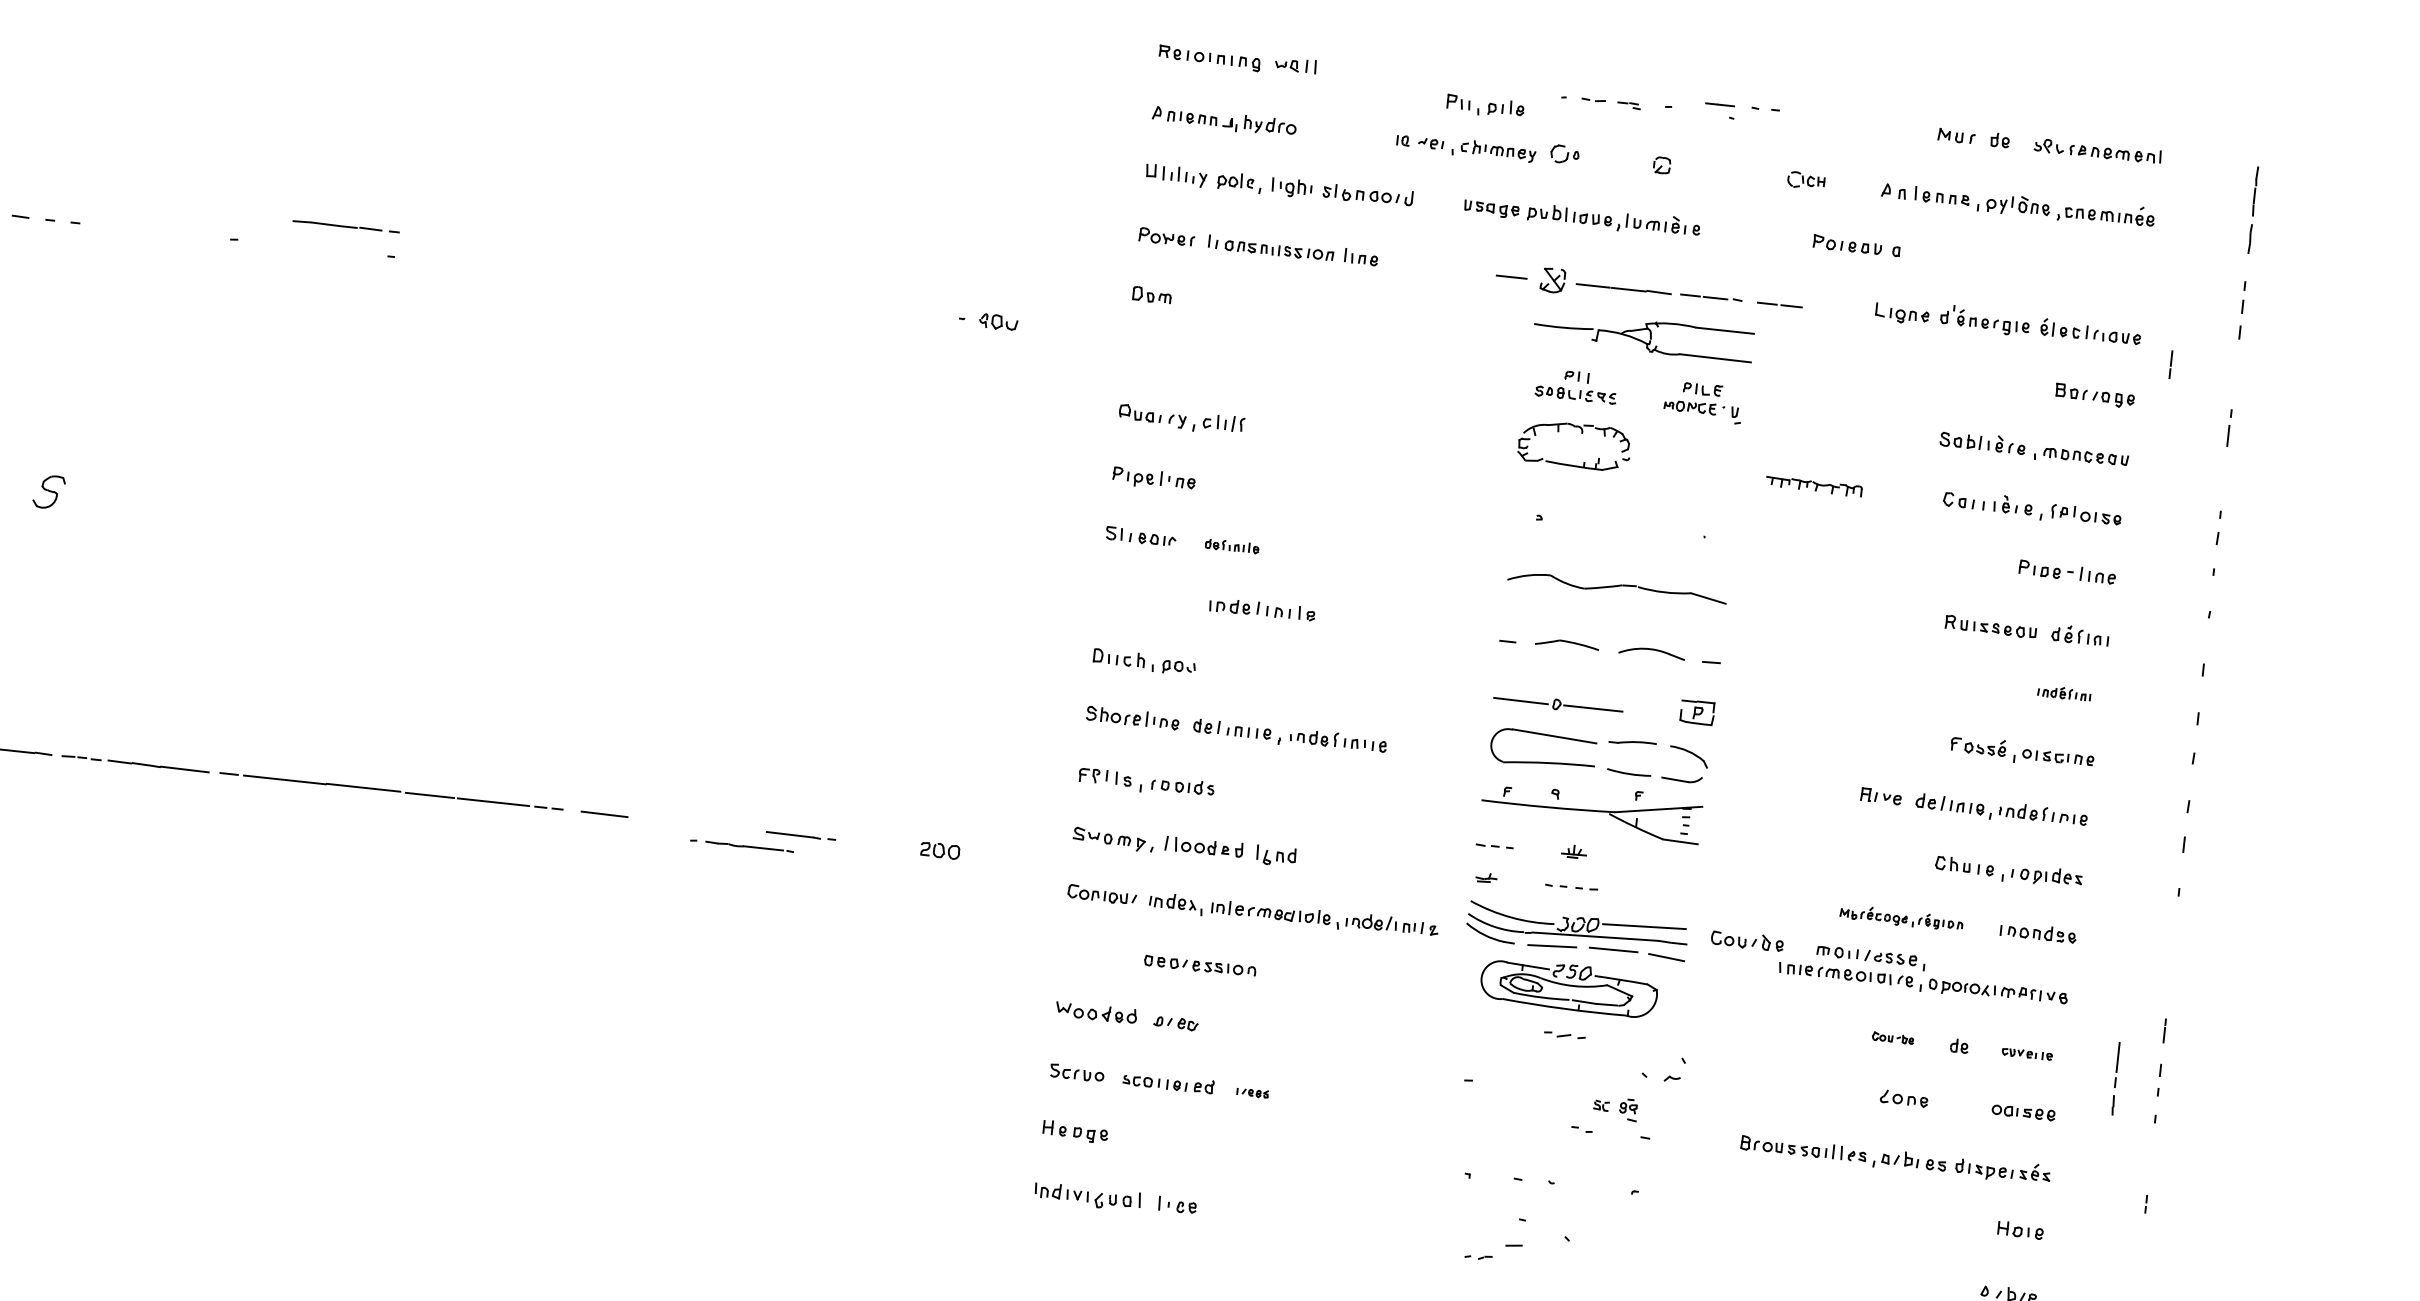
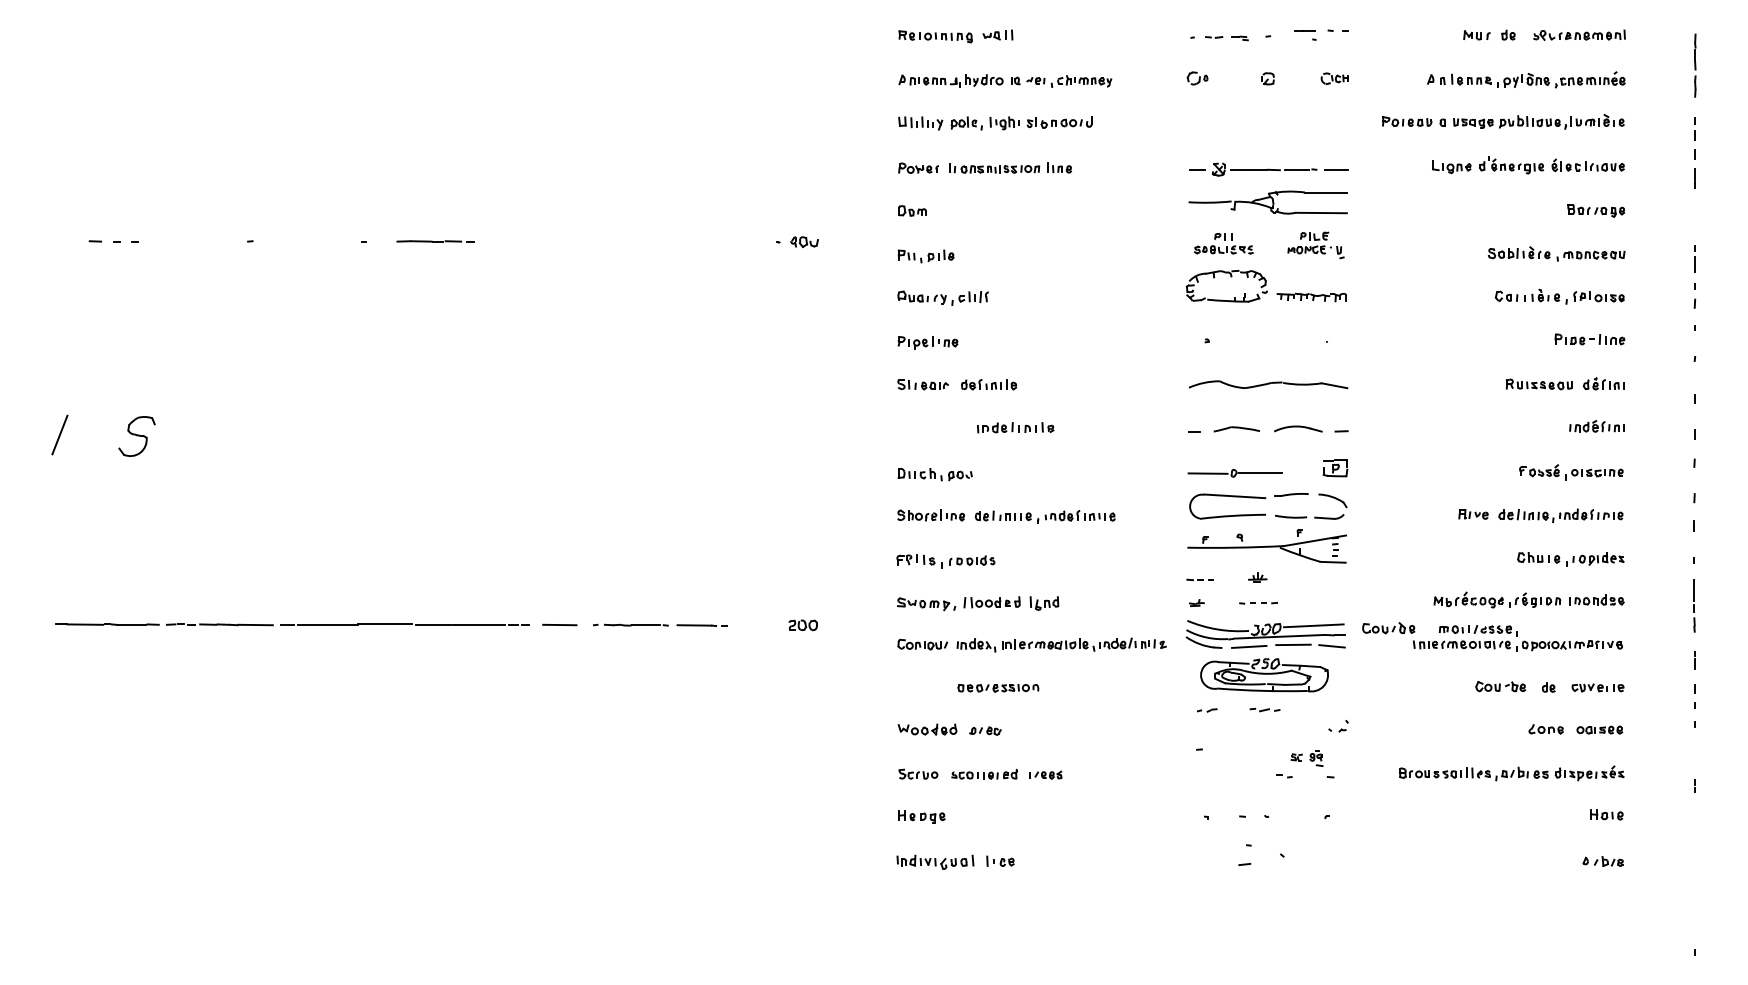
part: (1484, 106) -> (925, 256), moved
part: (1466, 148) -> (1061, 81), moved
part: (1806, 180) -> (1334, 78), moved
part: (1581, 216) -> (1538, 121), moved
line: (346, 226) -> (435, 241), moved
part: (1649, 290) -> (1268, 169), size x0.71
line: (2170, 364) -> (1694, 178), moved
line: (2228, 427) -> (1694, 258), moved
part: (1813, 486) -> (1311, 297), moved
part: (48, 491) -> (136, 436), size x1.67
part: (1232, 545) -> (989, 384), size x1.43
part: (2063, 693) -> (1596, 426), size x1.43
part: (741, 845) -> (630, 624), moved
part: (1901, 917) -> (1497, 599), size x1.43
part: (1893, 1037) -> (1500, 686), size x1.67
part: (2026, 1053) -> (1597, 687), size x1.43
part: (1663, 1069) -> (1338, 726), size x0.62
line: (2116, 1078) -> (1694, 605), moved
part: (1252, 1092) -> (1045, 774), size x1.43
part: (1903, 1098) -> (1545, 729), moved
part: (1478, 1257) -> (1207, 710), moved

